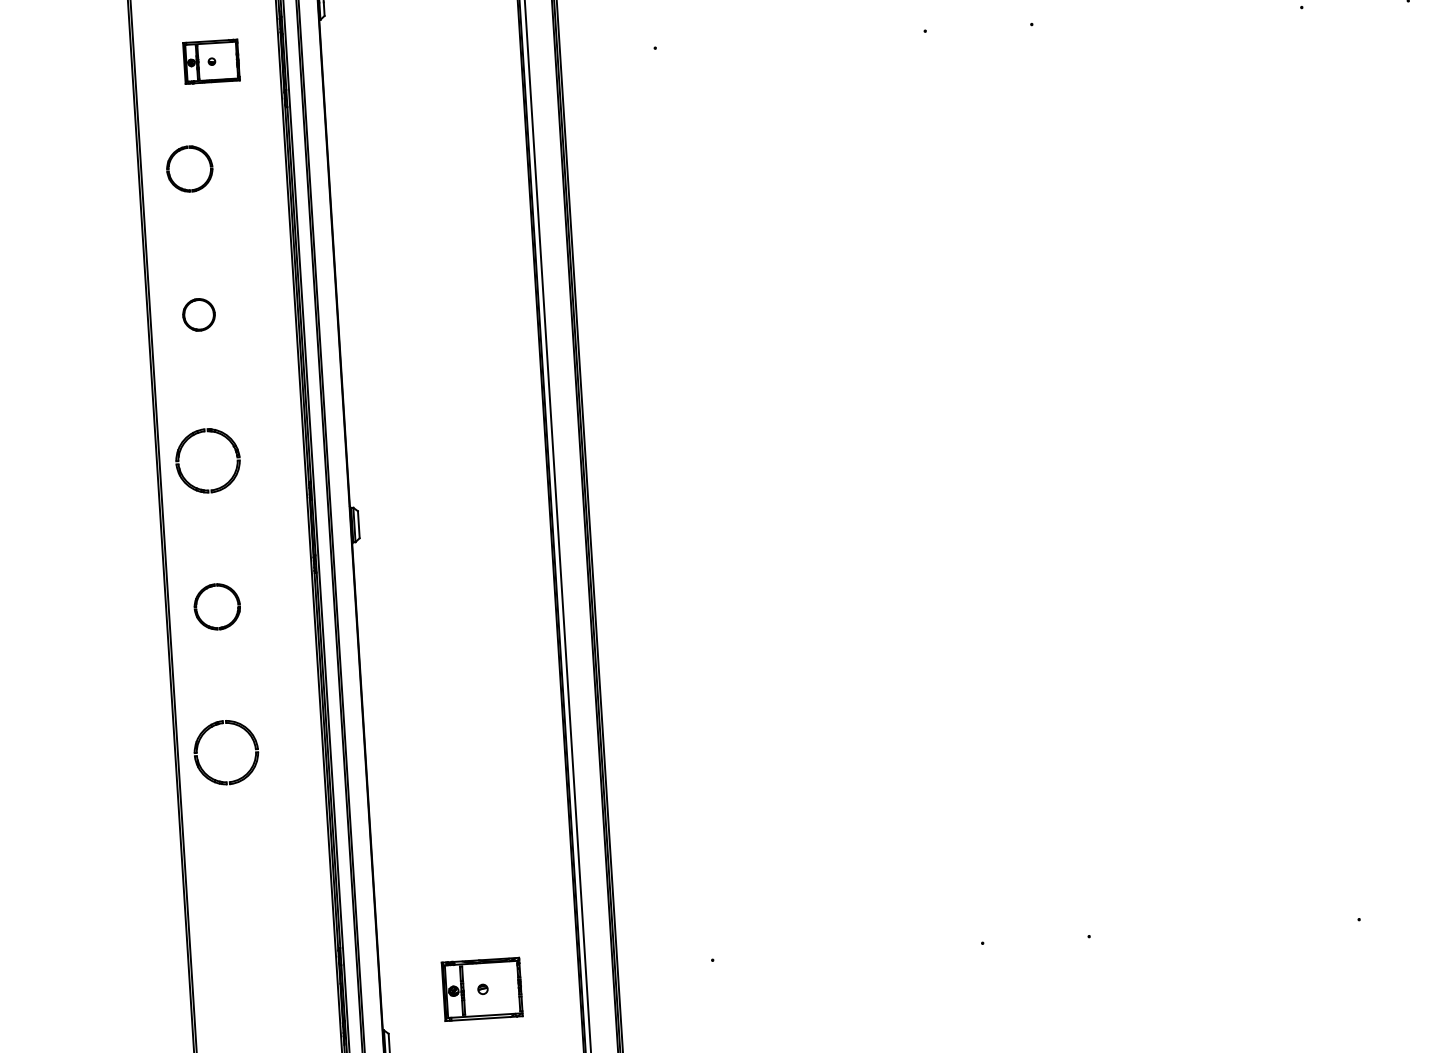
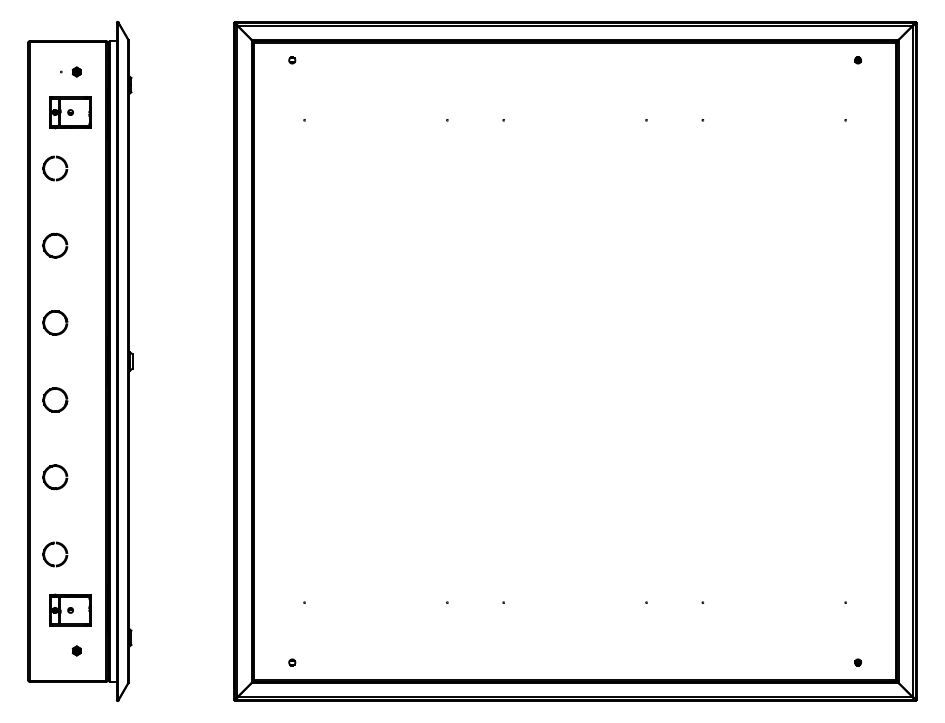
part: (211, 61) -> (70, 112), size x1.43
part: (199, 314) -> (55, 245), size x1.43
part: (208, 460) -> (55, 322), size x0.71
part: (226, 753) -> (55, 477), size x0.71
part: (242, 881) -> (59, 545), added
part: (482, 987) -> (70, 609), moved

